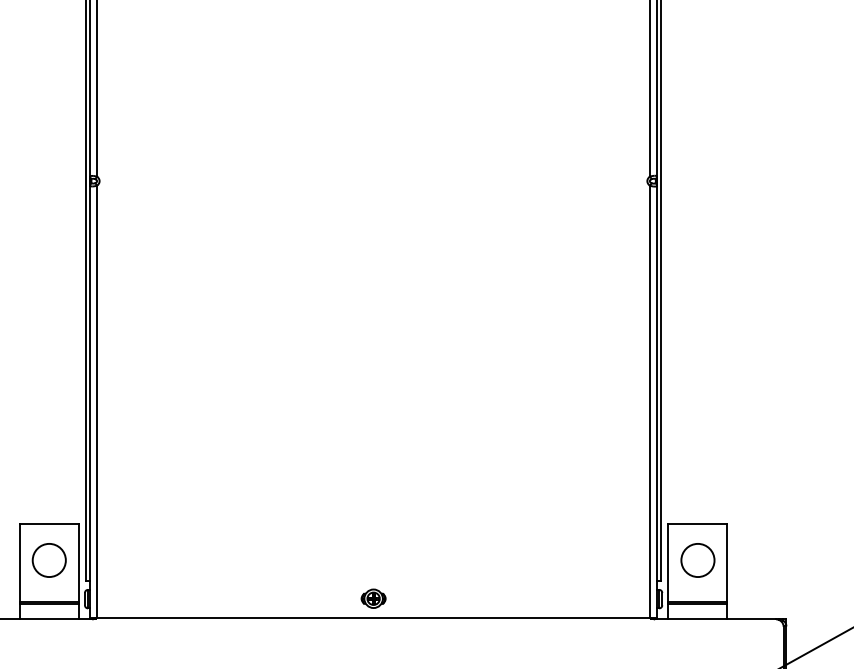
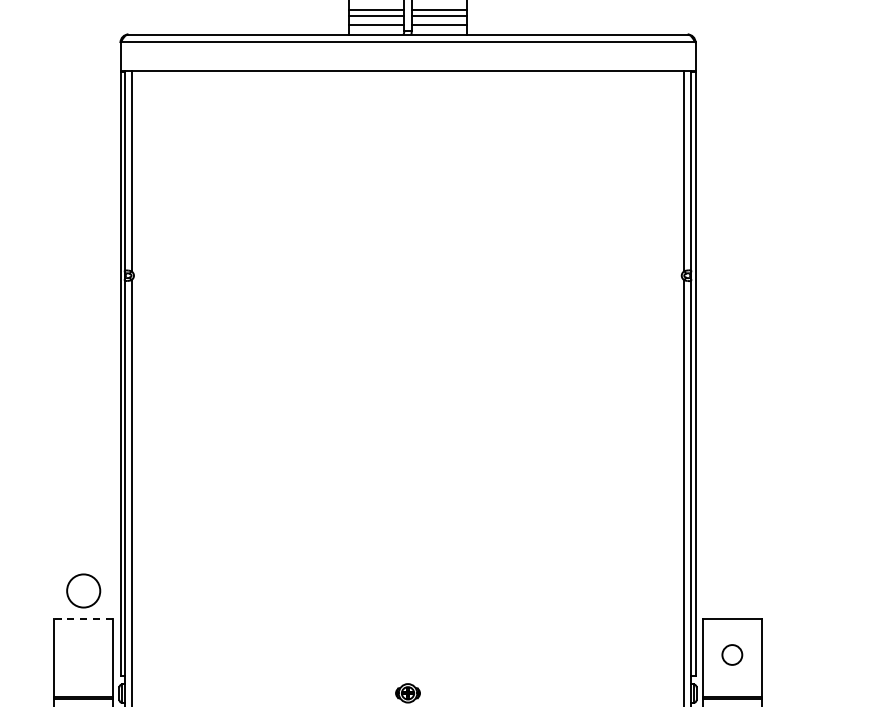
line: (49, 524) -> (83, 619), solid -> dashed
circle: (49, 559) -> (83, 590), moved
circle: (697, 559) -> (731, 654), size x0.6

